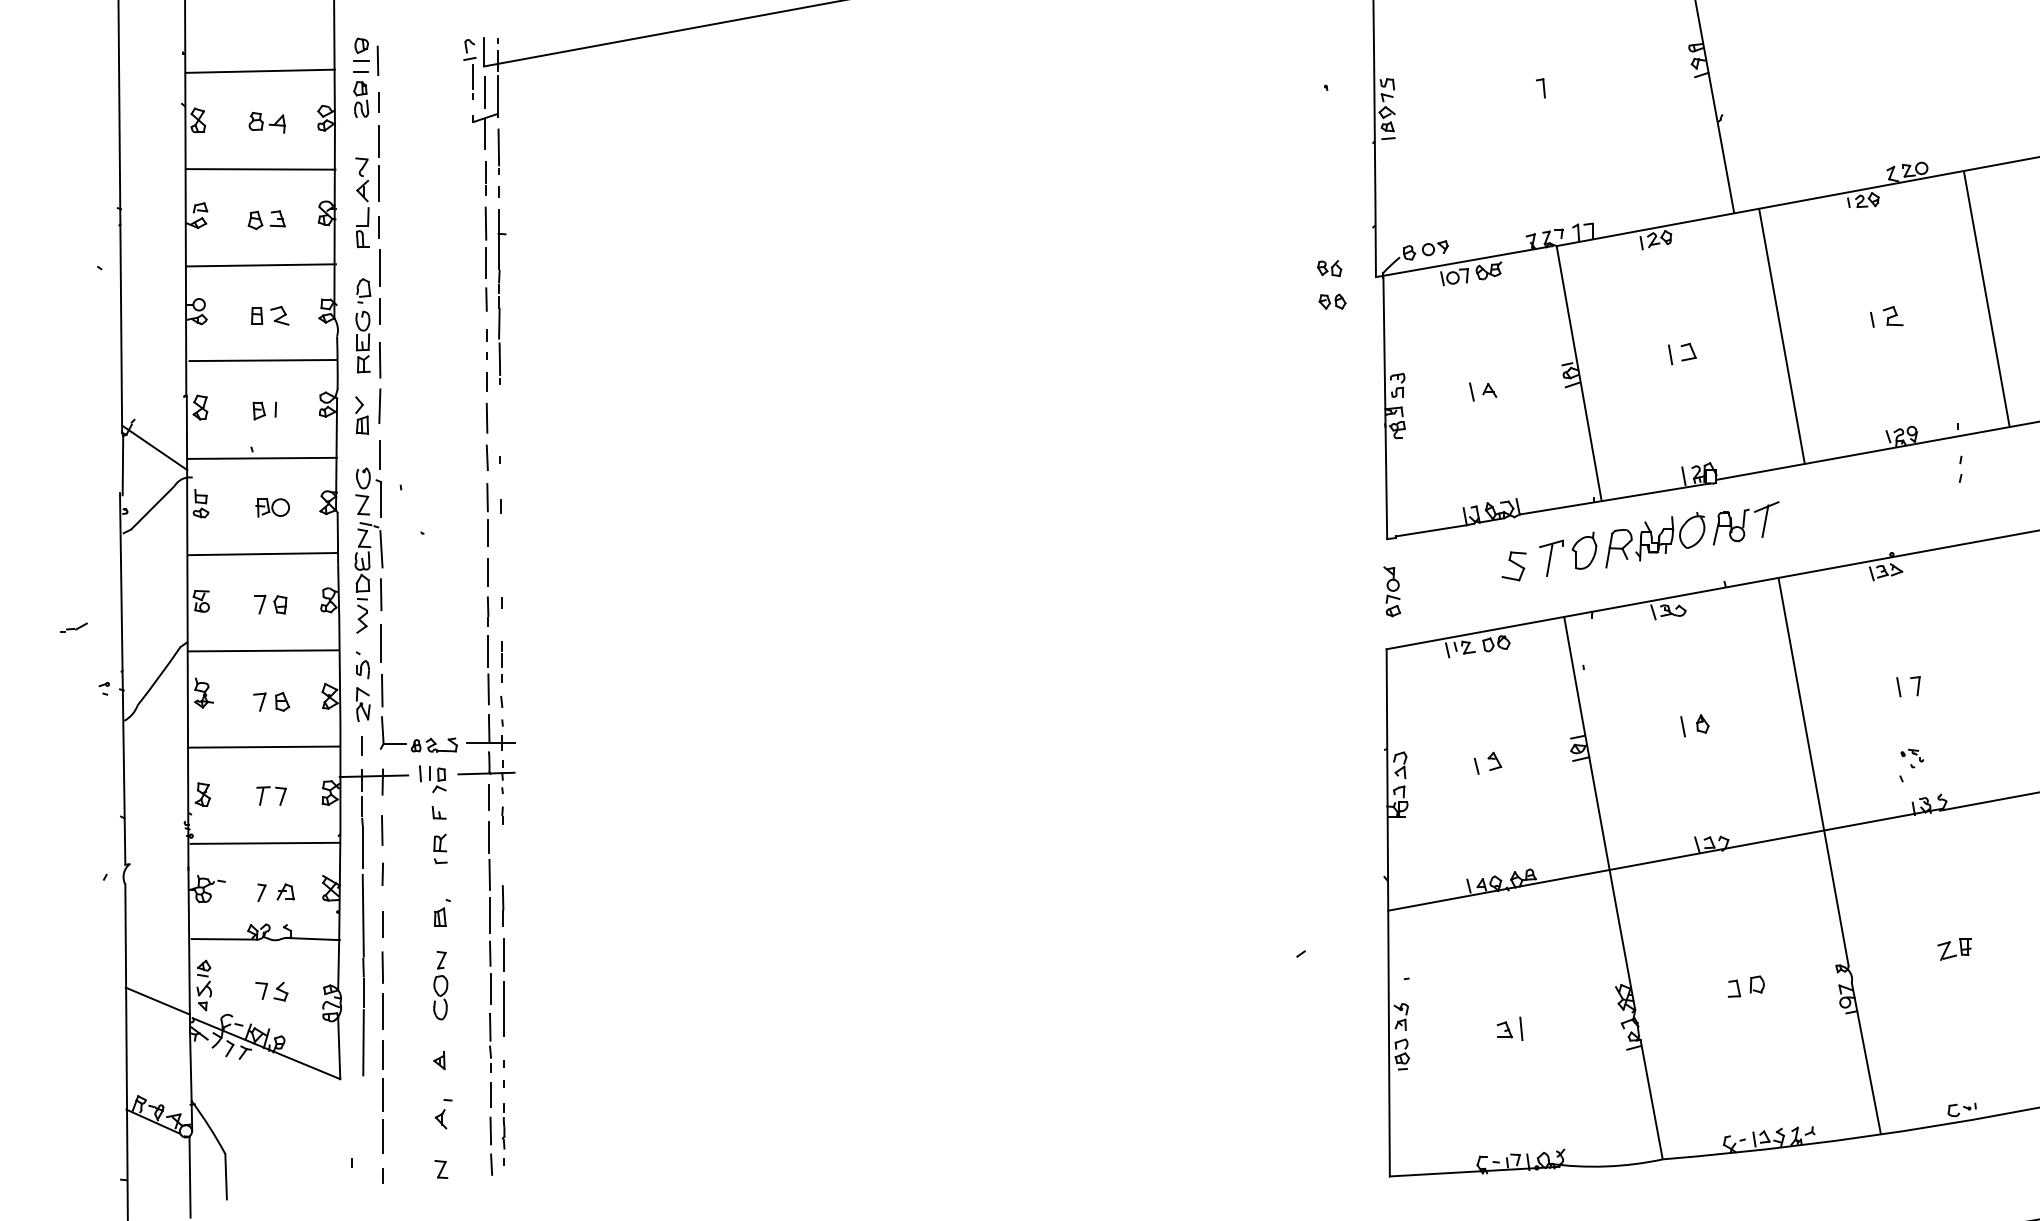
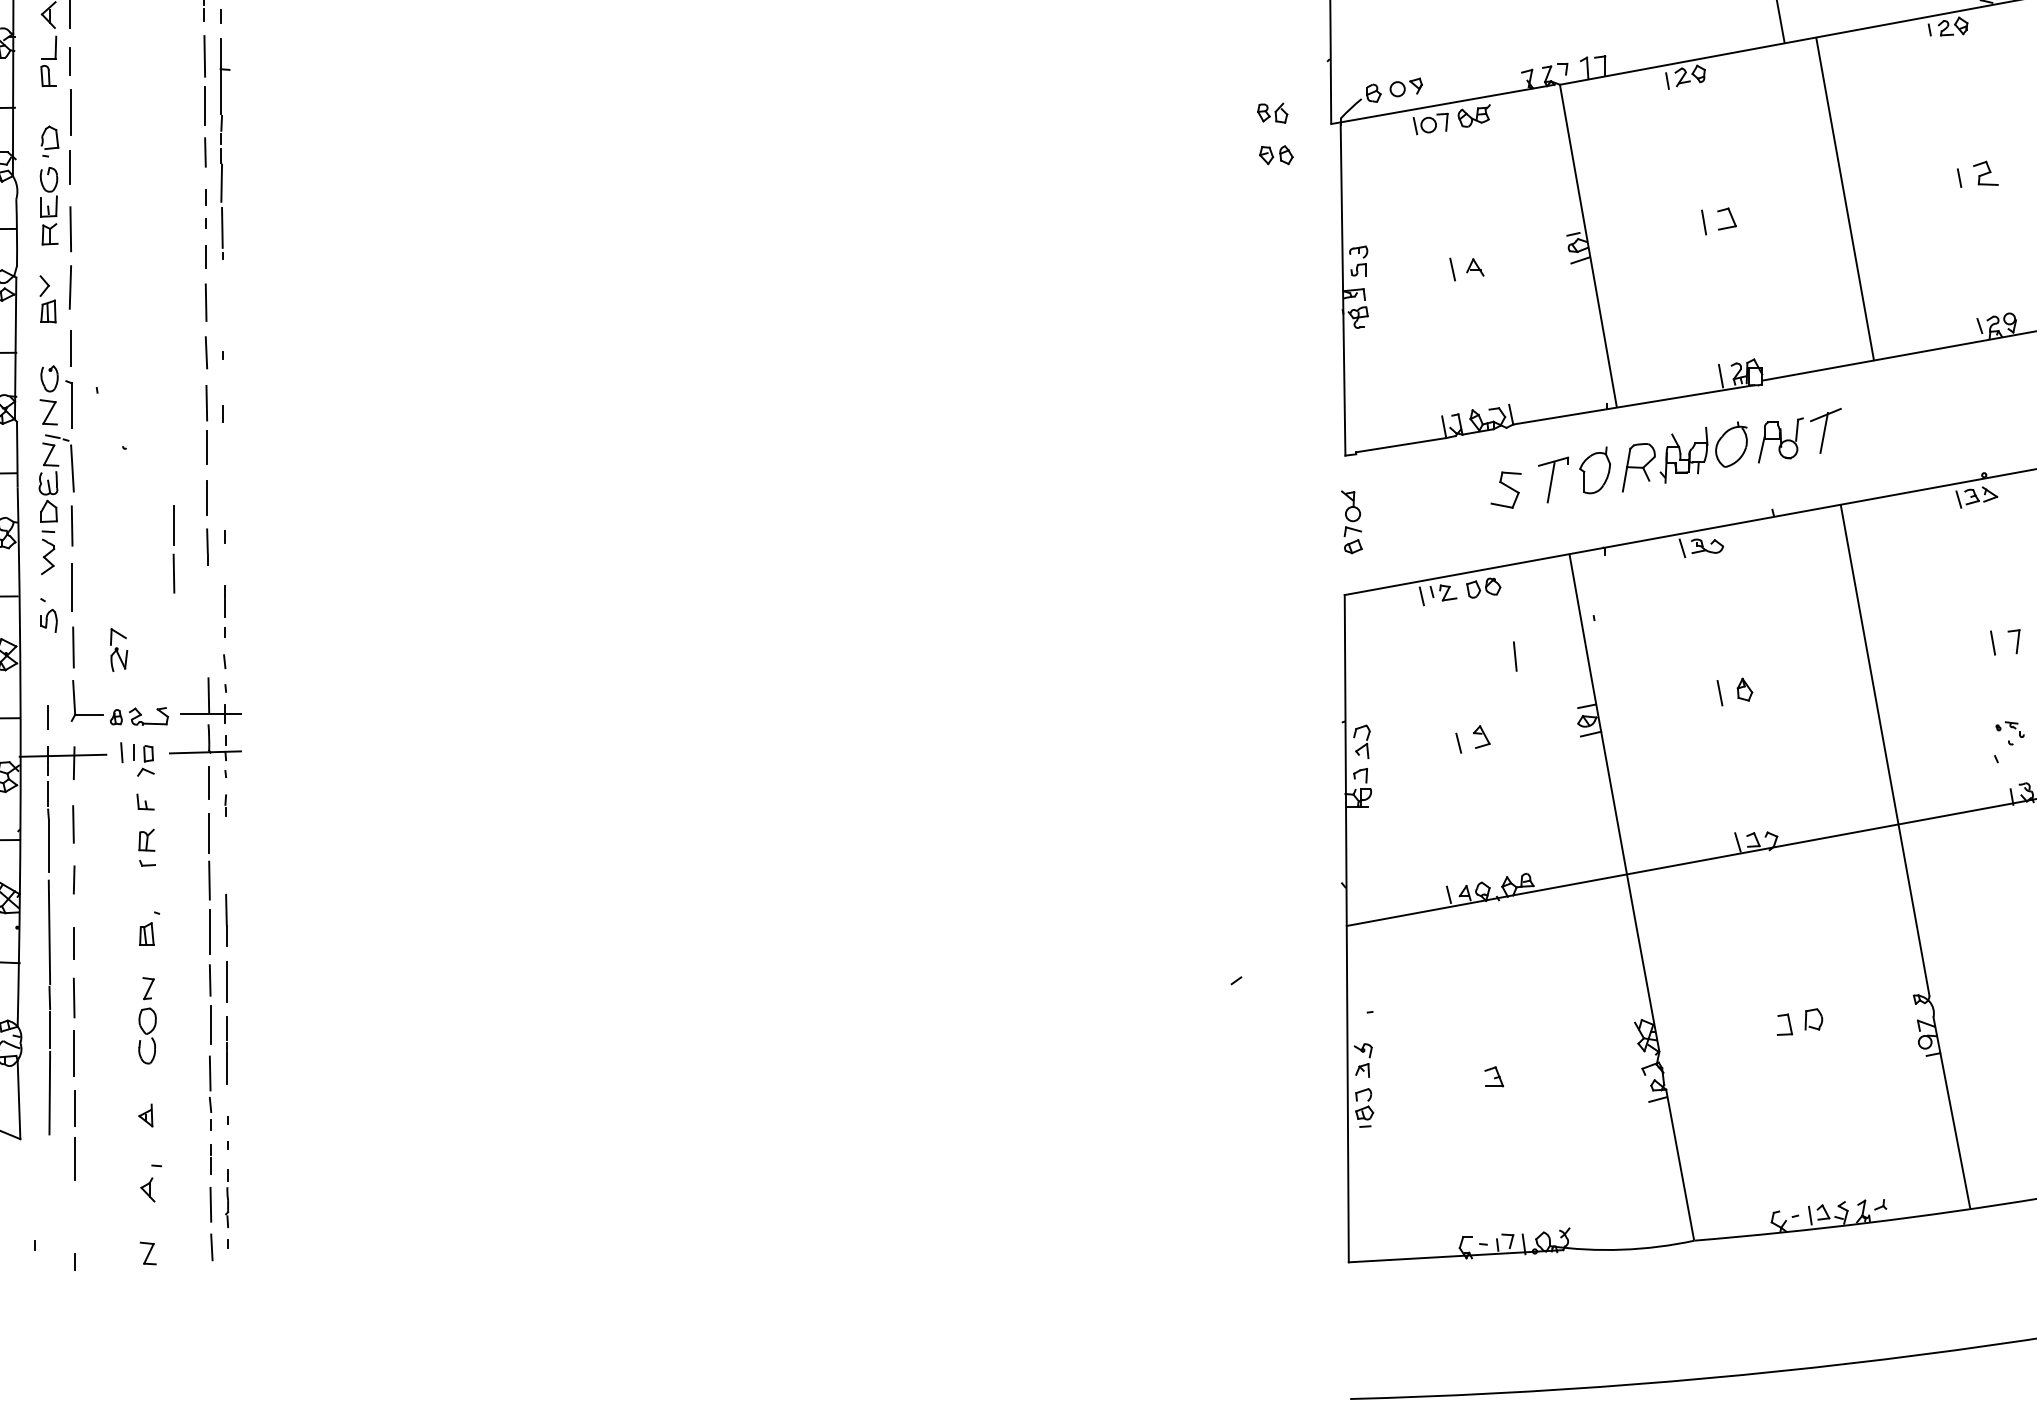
line: (488, 667) -> (173, 545), moved
part: (363, 704) -> (119, 649), moved
line: (1521, 1028) -> (1515, 656), moved
line: (383, 1136) -> (75, 1211), removed

